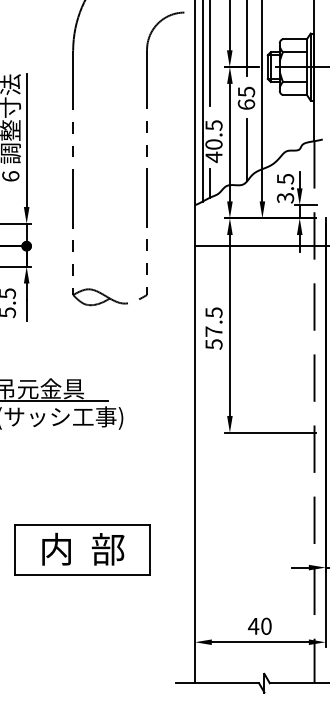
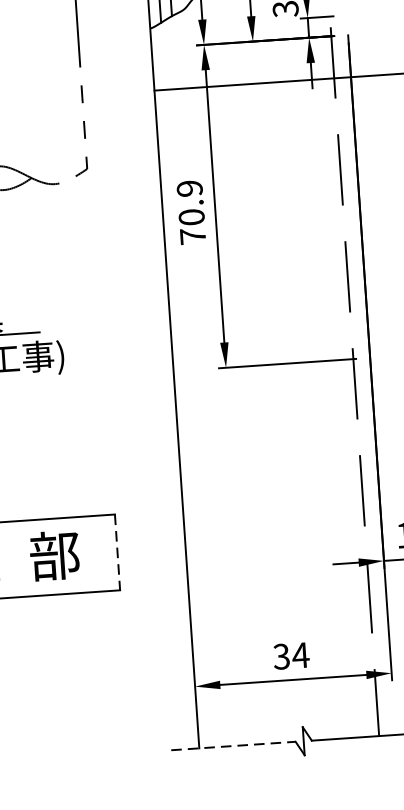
text: (213, 328) -> (190, 212), 57.5 -> 70.9
line: (149, 550) -> (117, 553), solid -> dashed
text: (259, 625) -> (290, 654), 40 -> 34
line: (218, 683) -> (234, 746), solid -> dashed

